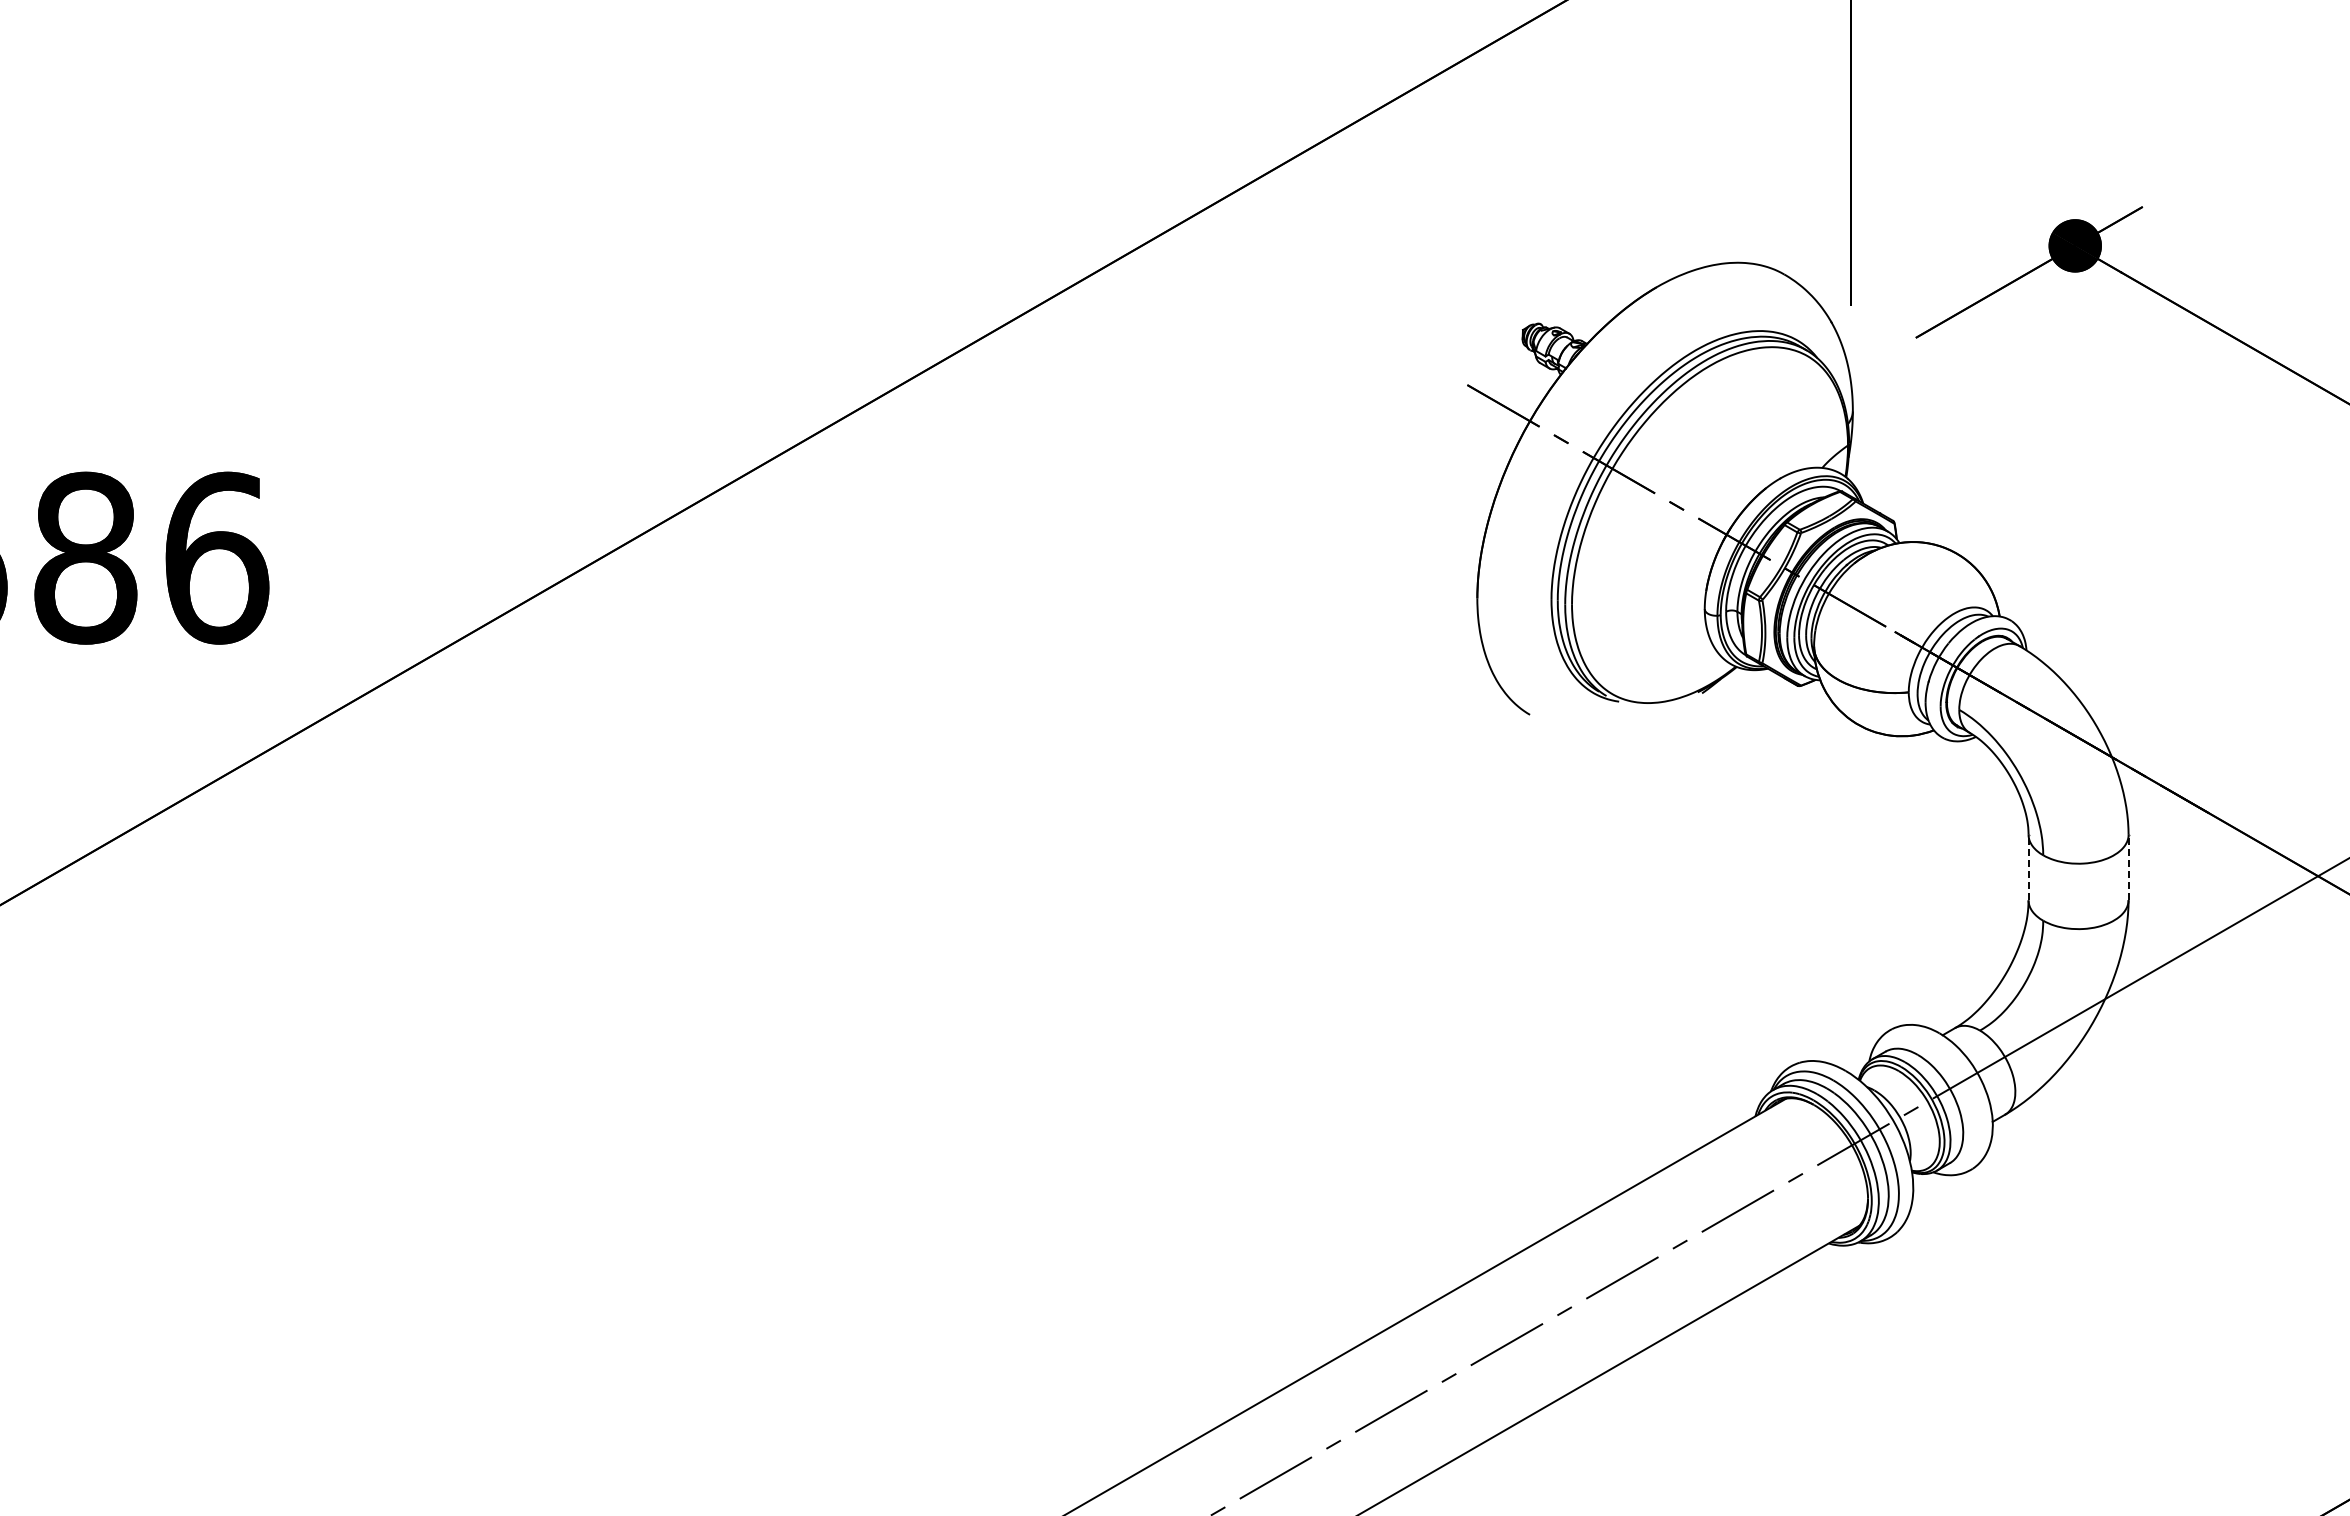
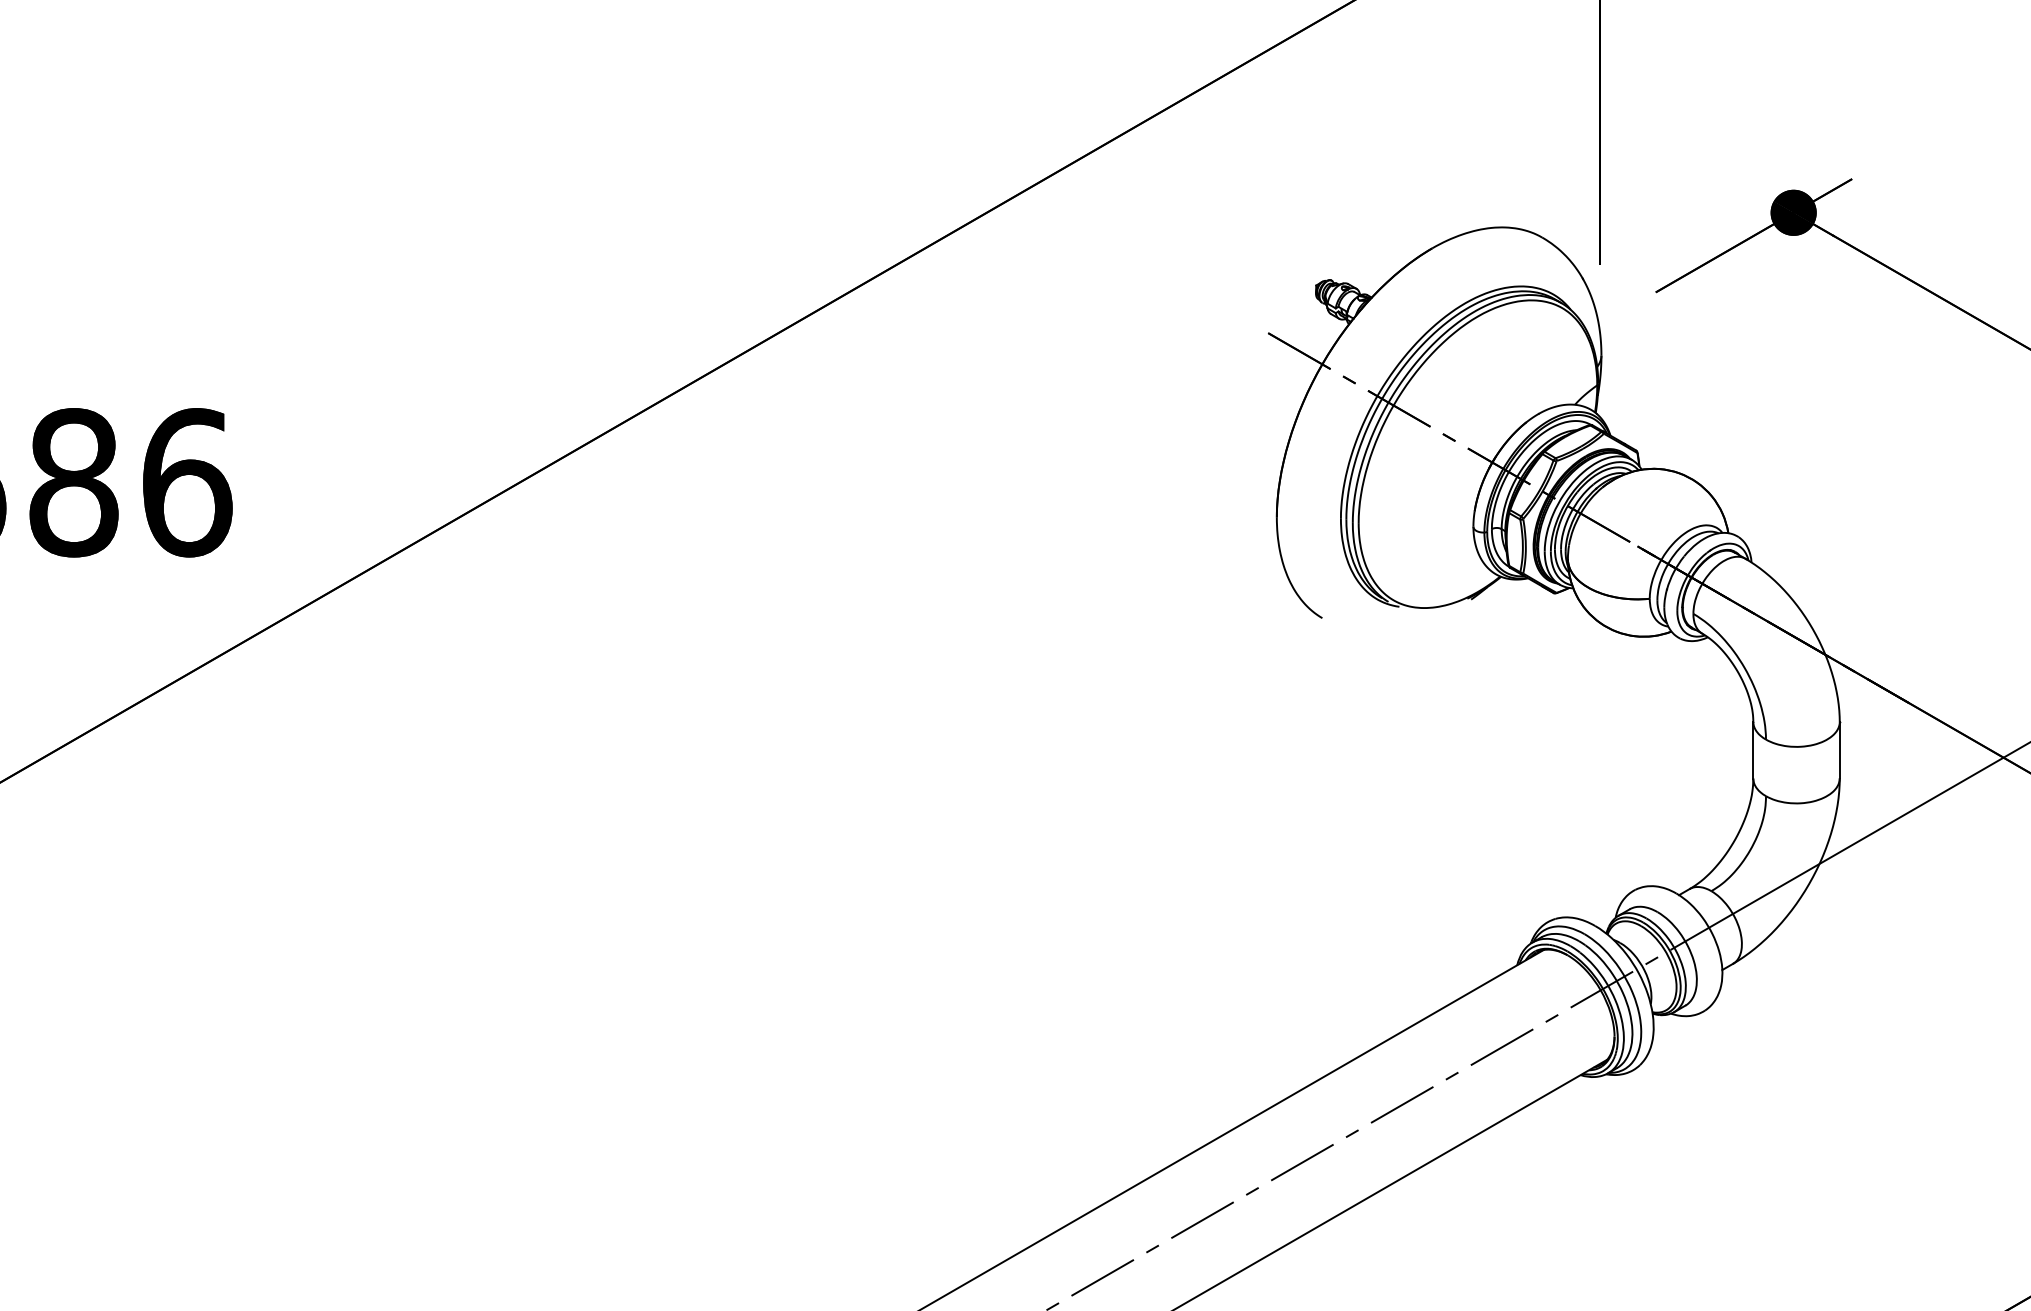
line: (2028, 867) -> (1753, 750), dashed -> solid
line: (2128, 867) -> (1839, 750), dashed -> solid

